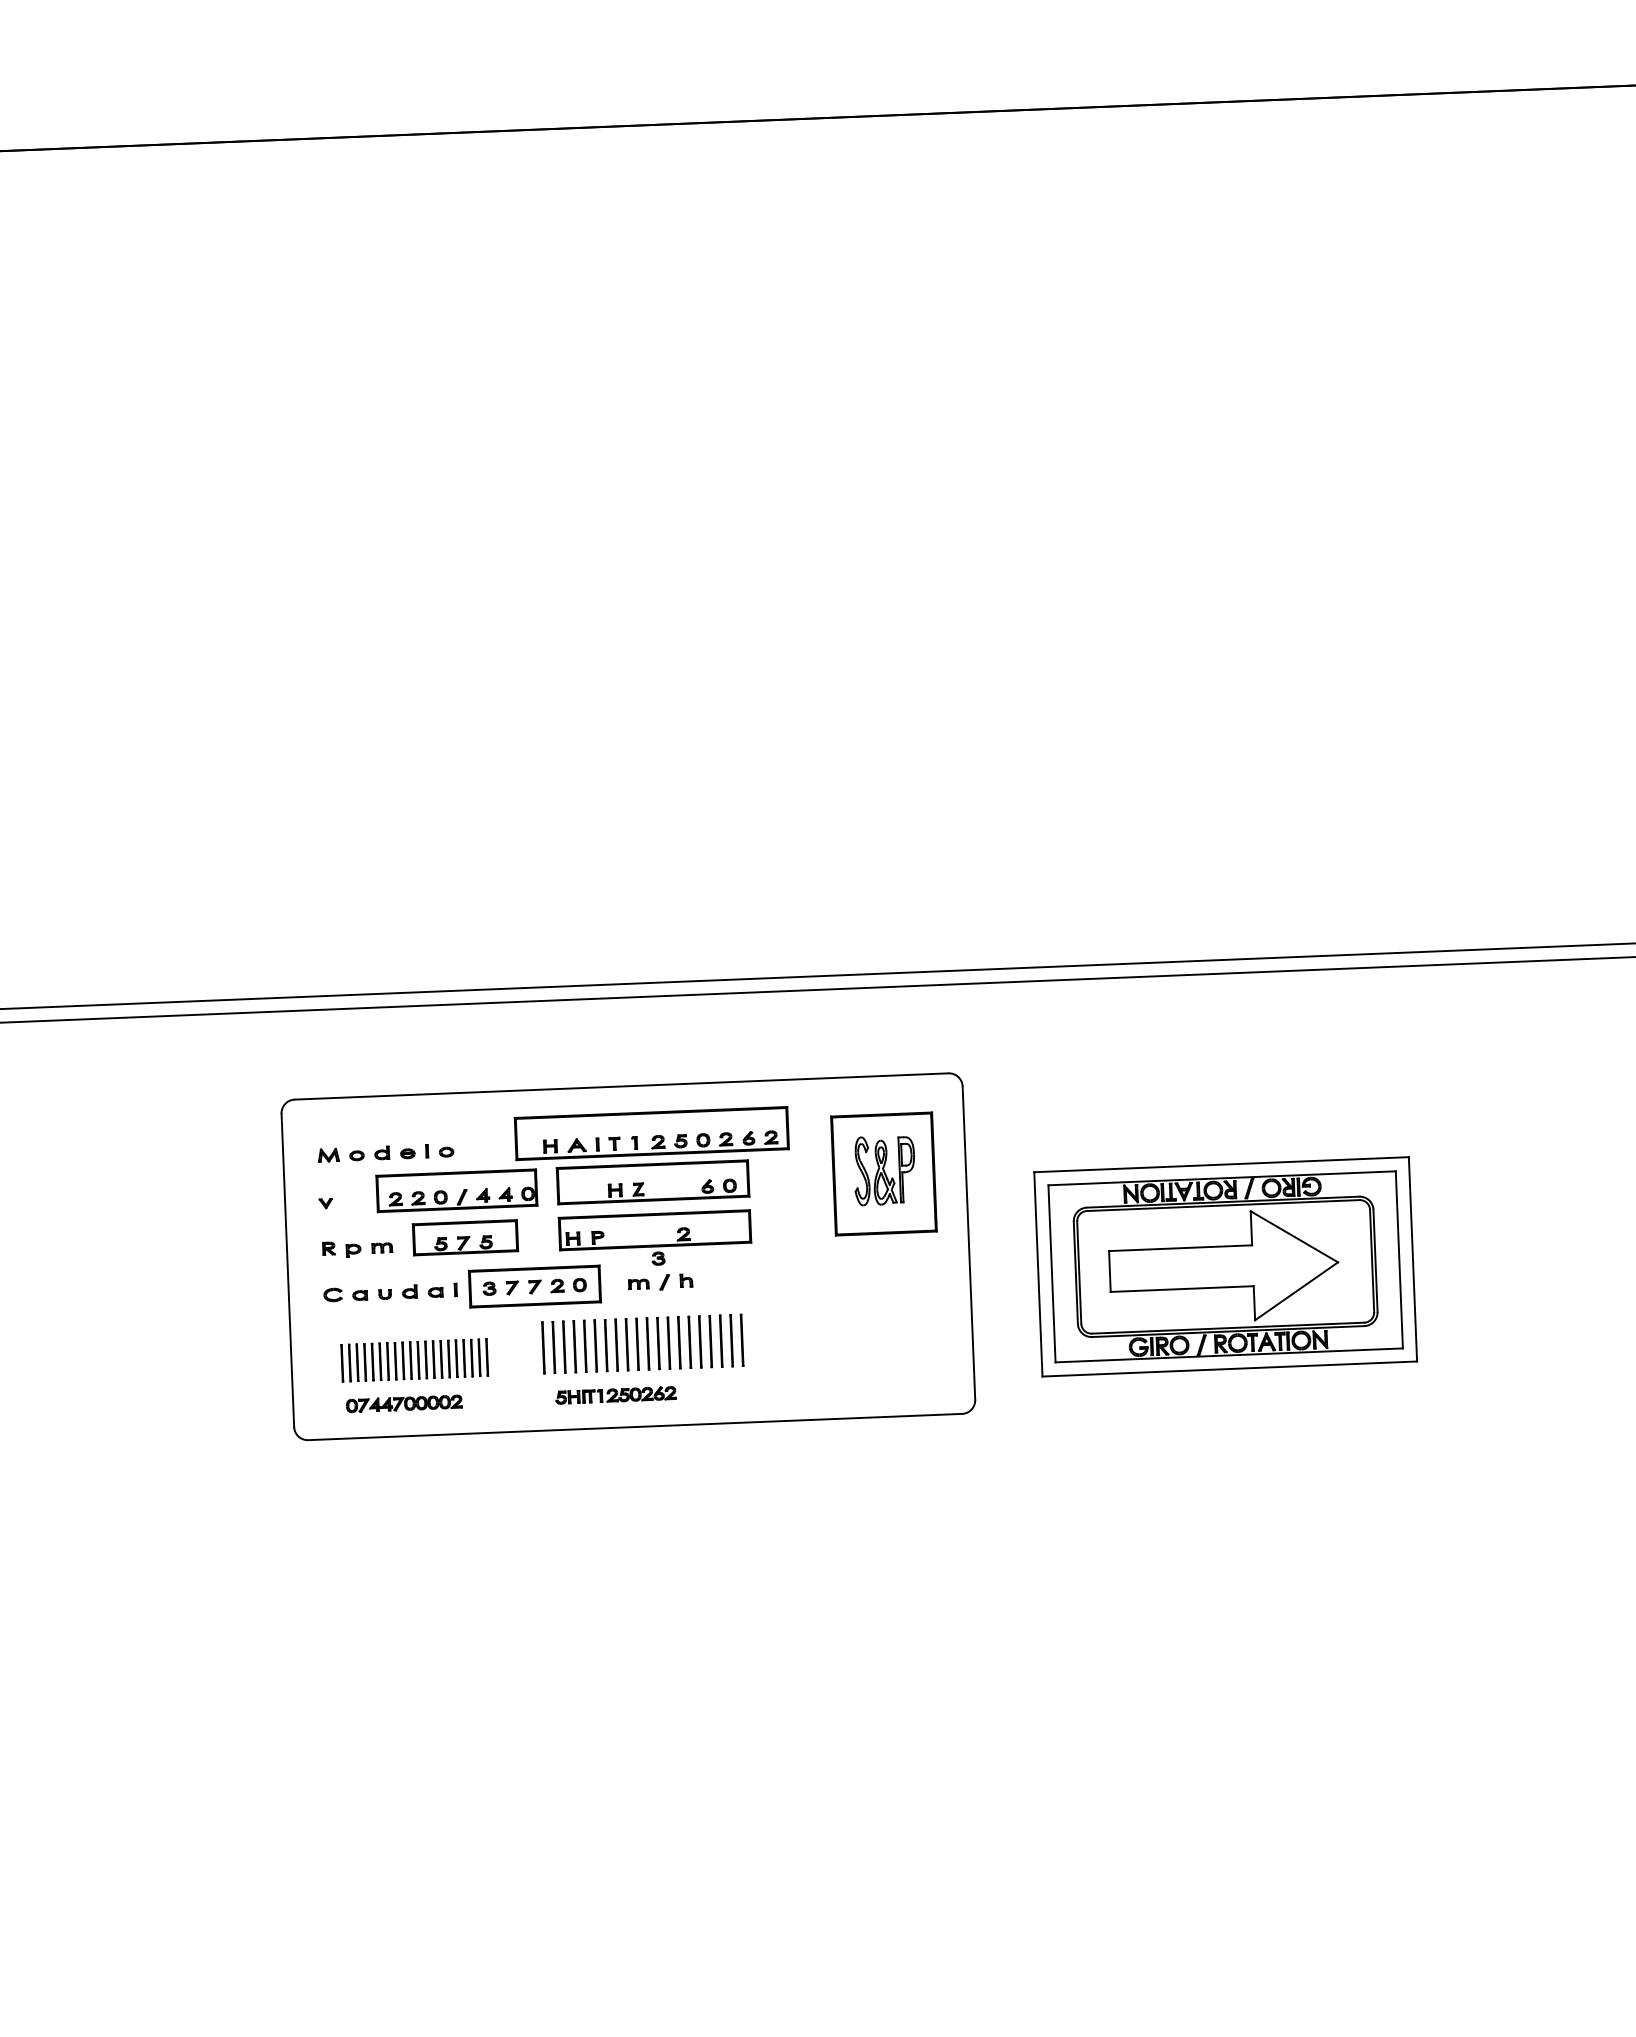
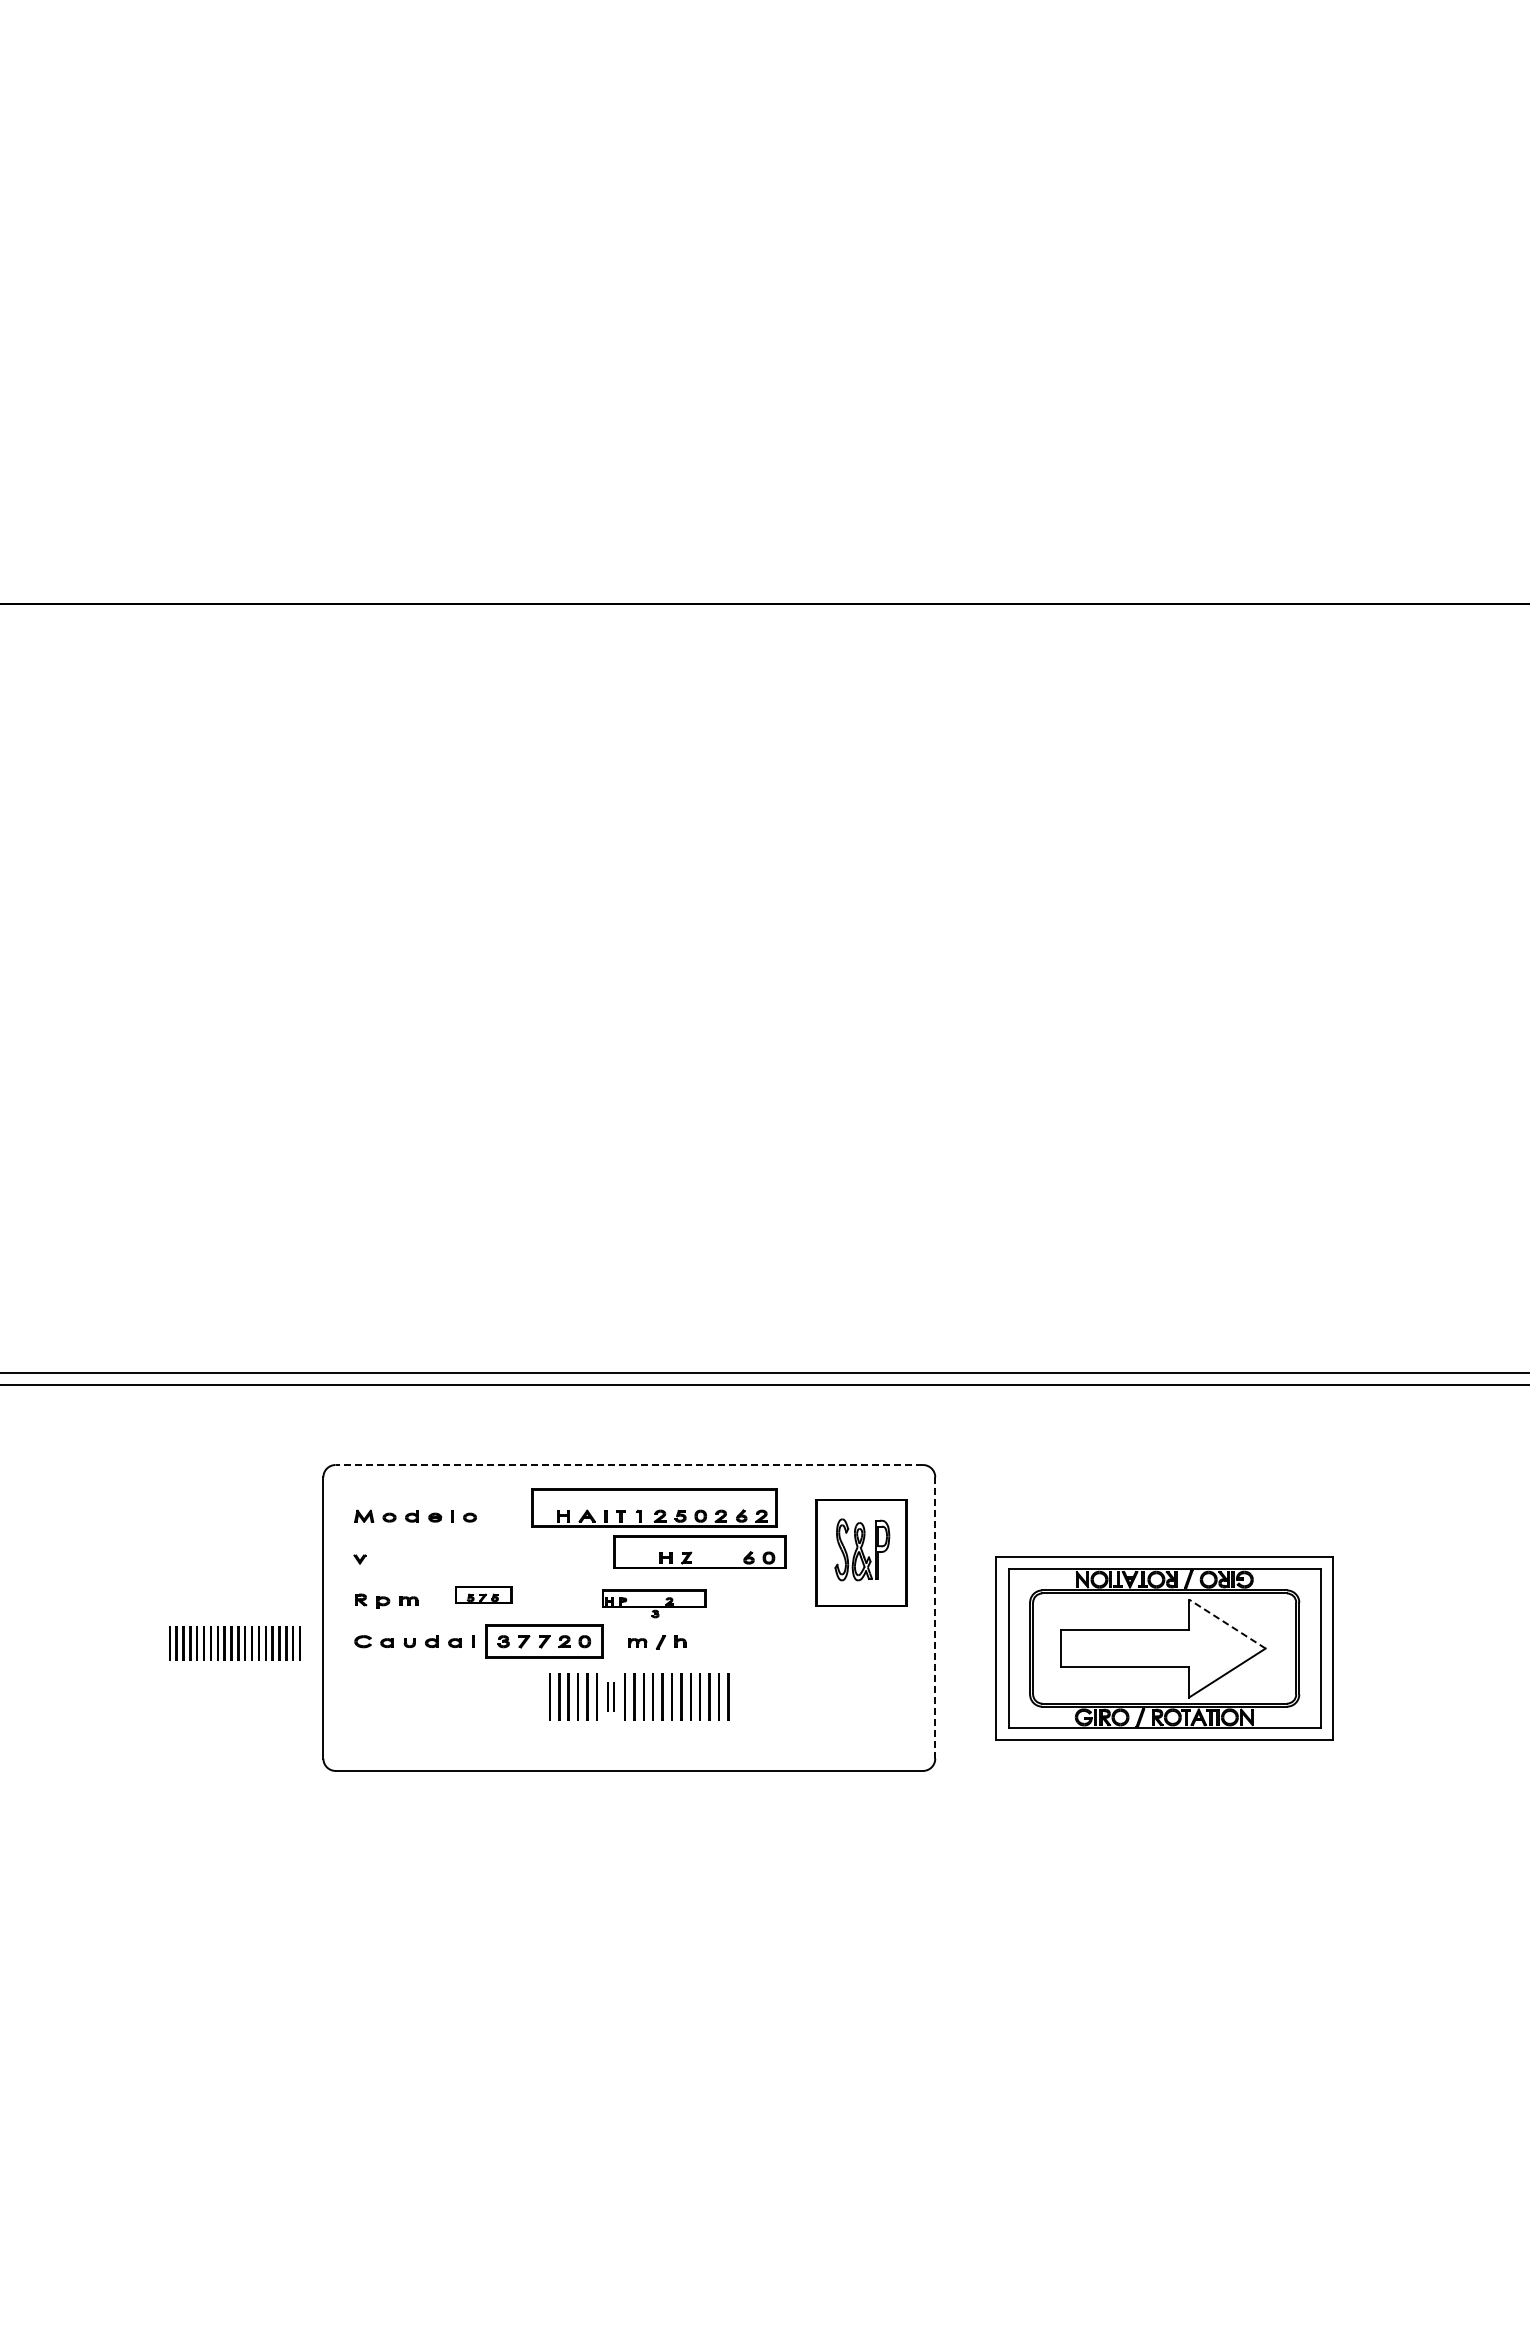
line: (621, 1087) -> (629, 1465), solid -> dashed
part: (652, 1181) -> (699, 1551), moved
part: (456, 1190) -> (477, 1552), removed
line: (1294, 1236) -> (1227, 1623), solid -> dashed
part: (465, 1237) -> (483, 1594), size x0.6
part: (654, 1239) -> (653, 1603), size x0.6
line: (969, 1242) -> (935, 1617), solid -> dashed
part: (610, 1344) -> (610, 1696), size x0.6
part: (414, 1360) -> (234, 1643), moved
part: (615, 1394) -> (612, 1741), removed
part: (403, 1403) -> (422, 1741), removed

